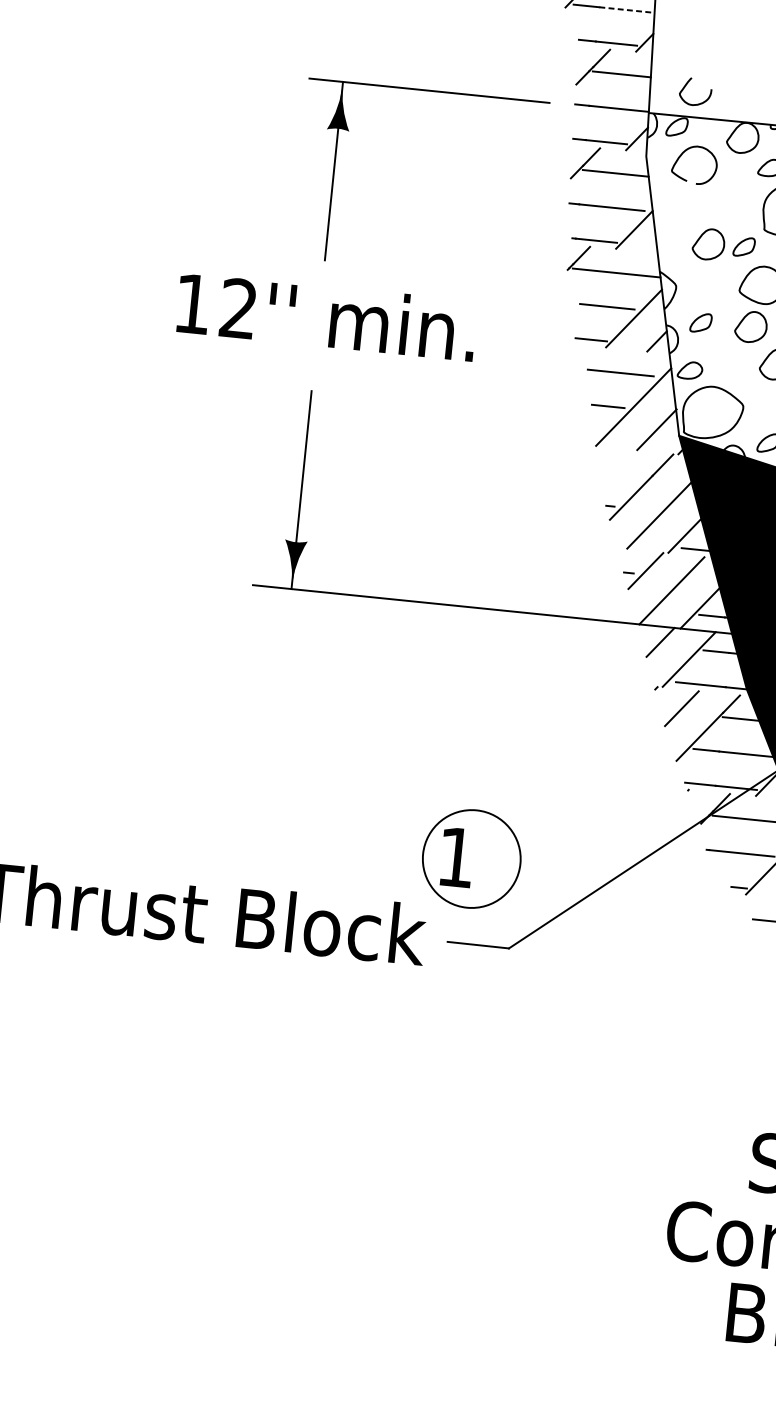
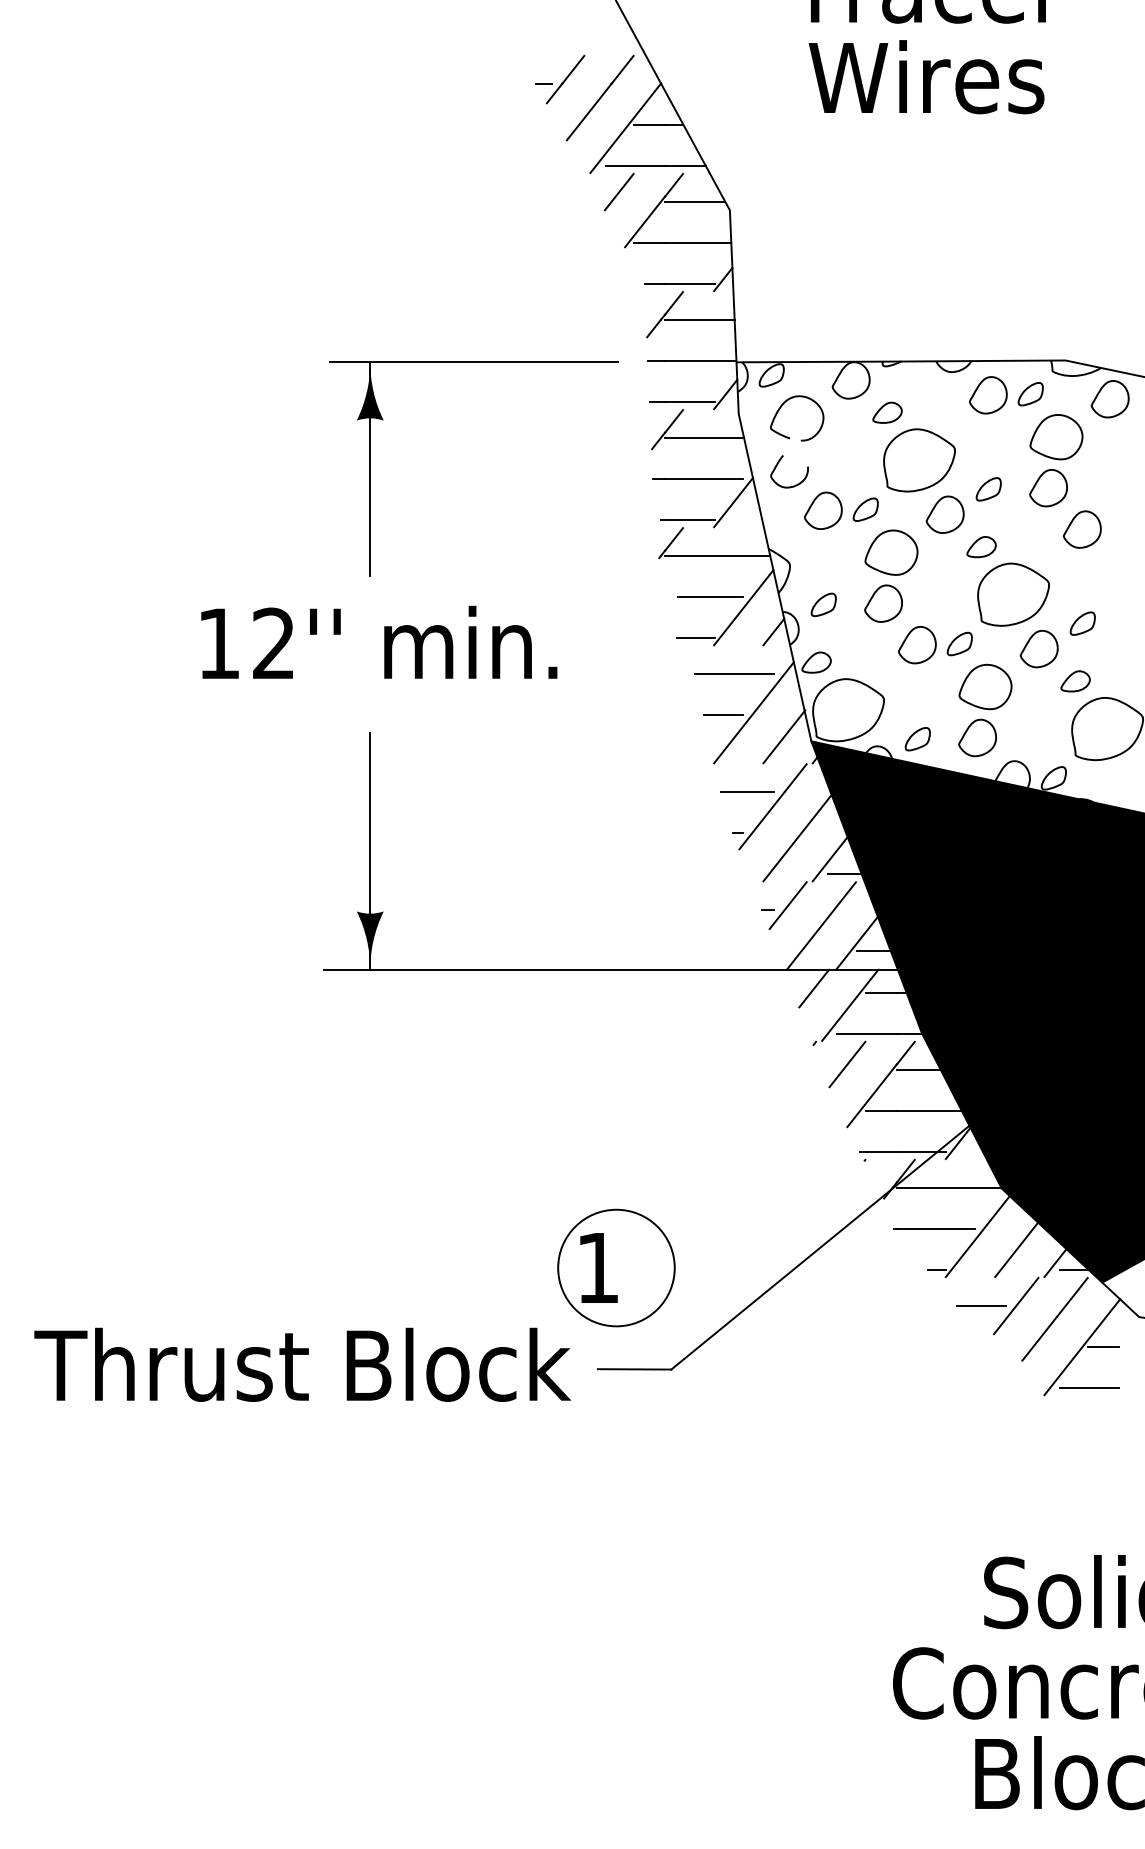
line: (627, 9) -> (698, 242), dashed -> solid
curve: (686, 86) -> (777, 466), moved
line: (621, 472) -> (747, 791), added

